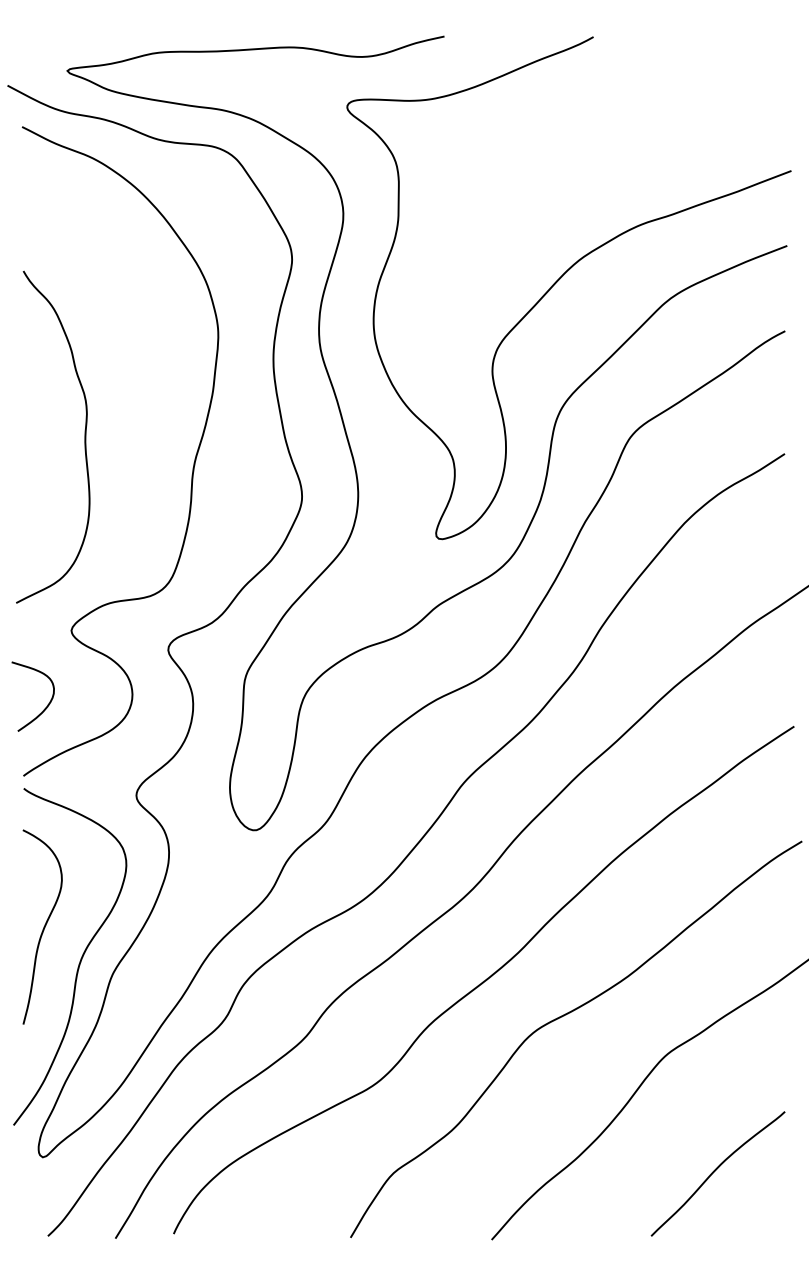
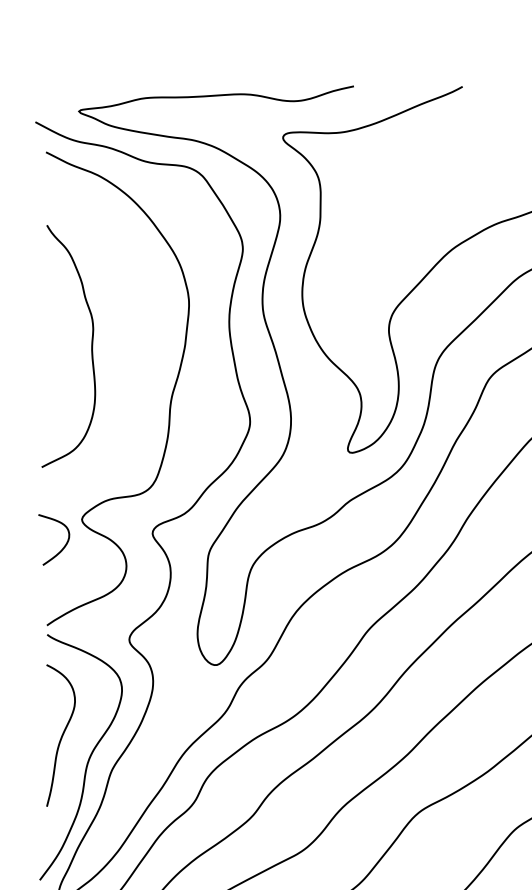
curve: (84, 436) -> (91, 345), moved
curve: (44, 708) -> (62, 548), moved

